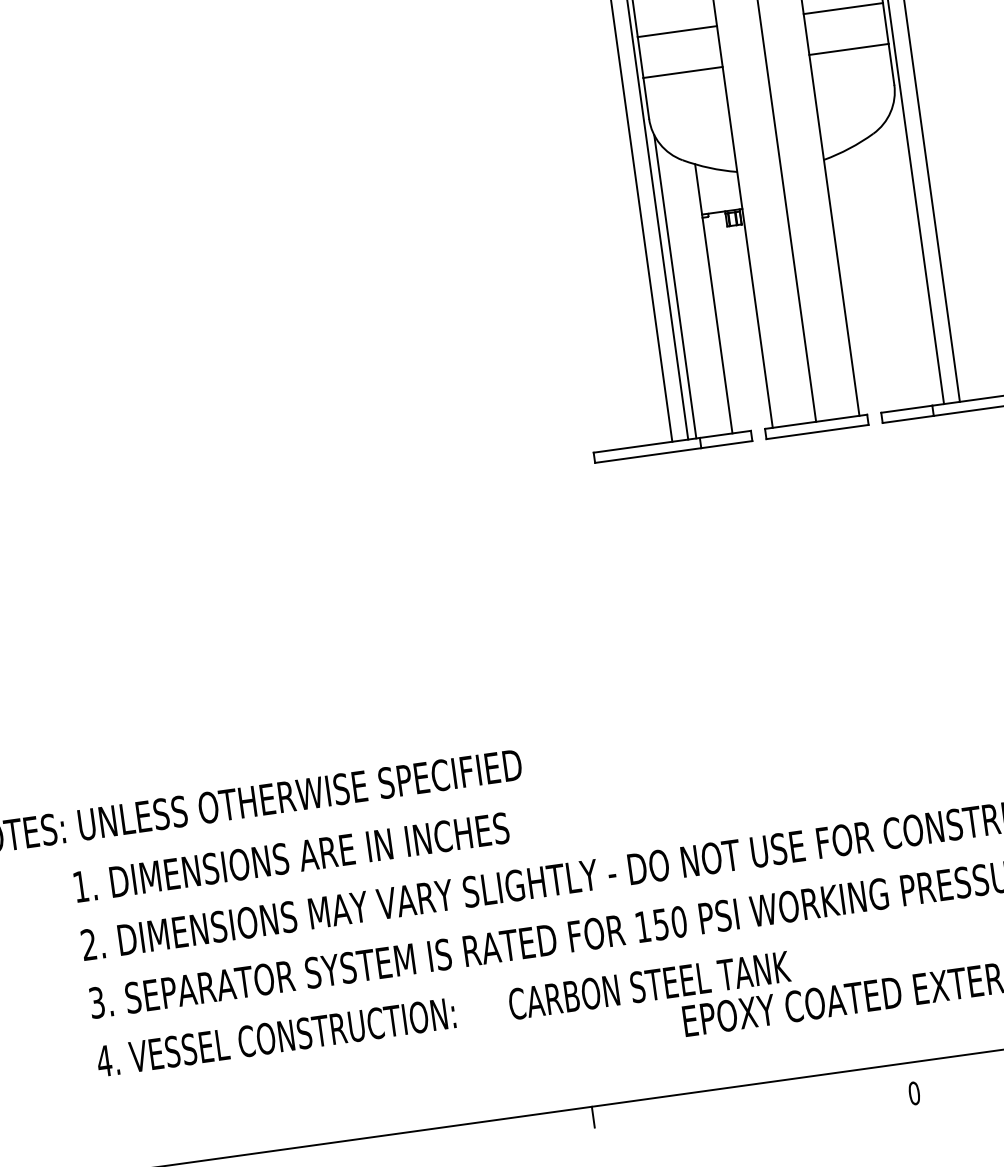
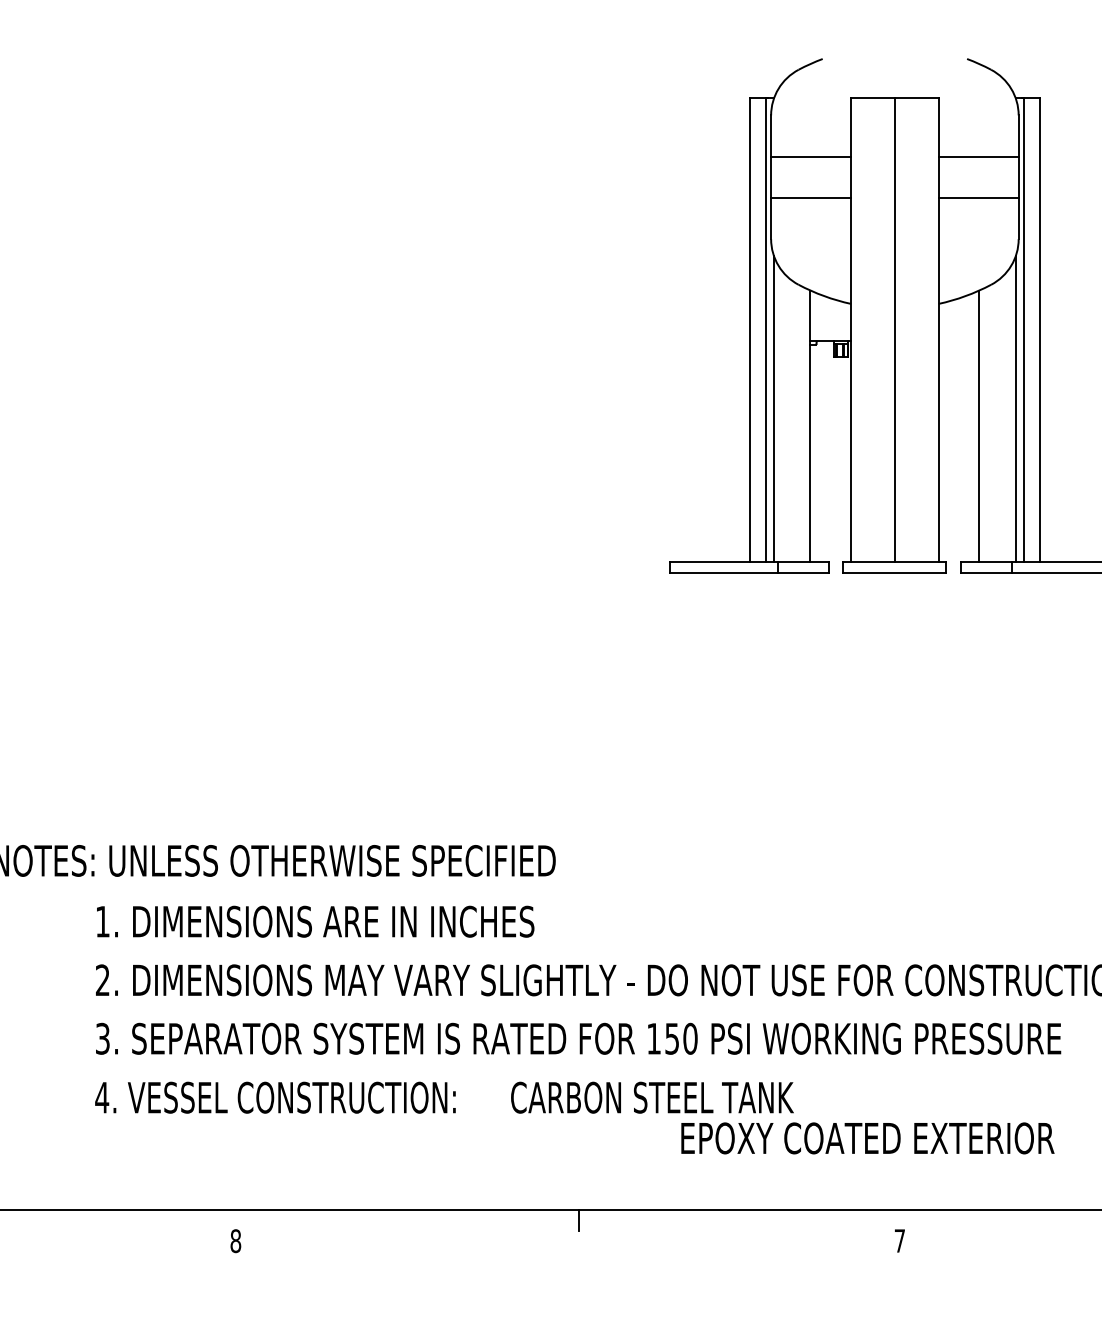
line: (914, 253) -> (1015, 409), added
line: (881, 275) -> (979, 426), added
text: (913, 1092) -> (899, 1240), 0 -> 7

